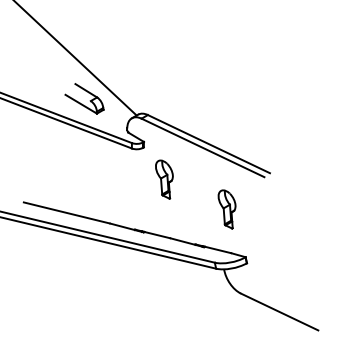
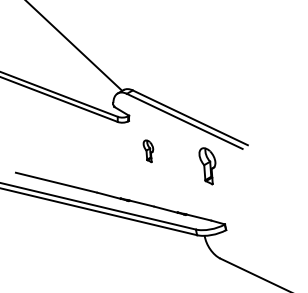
part: (84, 98) -> (73, 74), removed
part: (164, 179) -> (148, 151), size x0.6
part: (226, 209) -> (206, 166), moved

